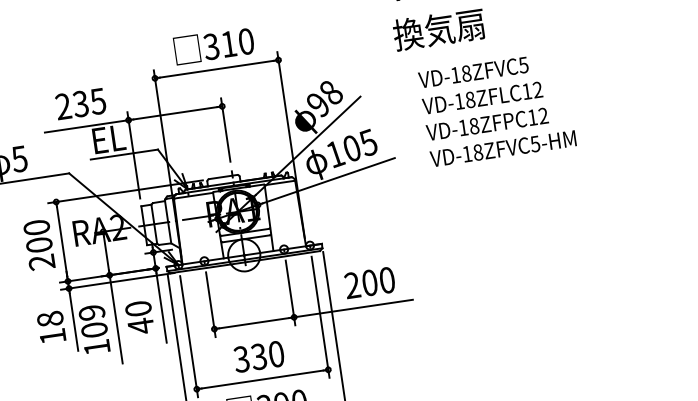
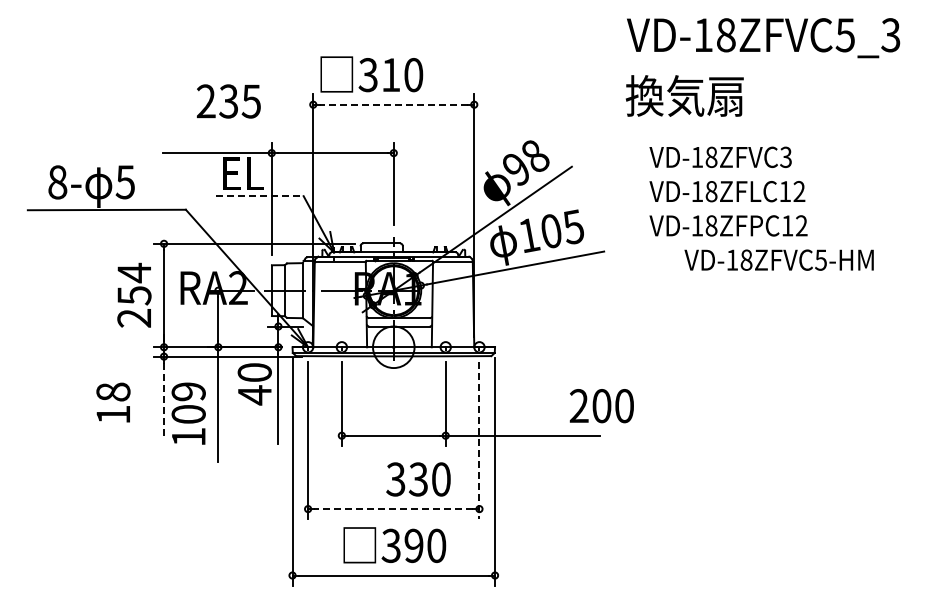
text: (213, 45) -> (371, 74), moved
text: (523, 64) -> (785, 156), VD-18ZFVC5 -> VD-18ZFVC3
line: (216, 69) -> (393, 104), solid -> dashed
text: (80, 104) -> (228, 101), moved
text: (502, 148) -> (778, 259), moved
line: (124, 154) -> (259, 196), solid -> dashed
text: (38, 235) -> (134, 283), 200 -> 254
text: (369, 283) -> (601, 406), moved
line: (320, 317) -> (479, 440), solid -> dashed
text: (139, 318) -> (254, 384), moved
line: (74, 322) -> (164, 400), solid -> dashed
text: (51, 327) -> (113, 402), moved
text: (259, 356) -> (418, 479), moved
line: (262, 379) -> (393, 509), solid -> dashed

